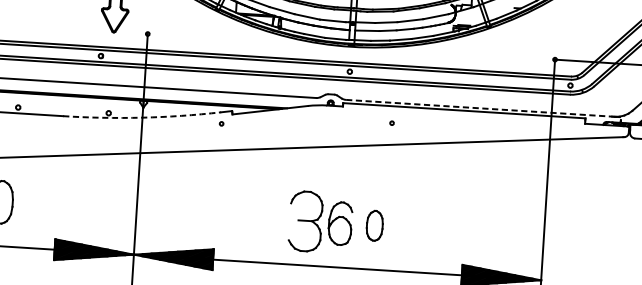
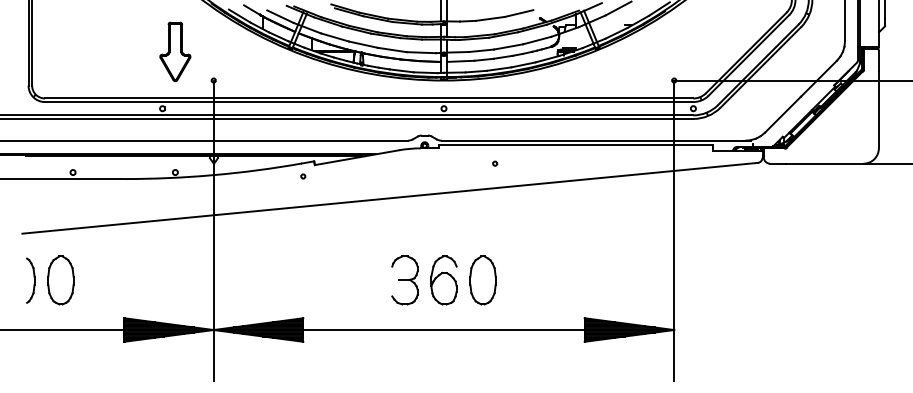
line: (480, 108) -> (593, 140), dashed -> solid
arc: (142, 117) -> (213, 175), dashed -> solid
part: (305, 221) -> (404, 280), size x0.71
part: (374, 225) -> (482, 280), size x1.43

